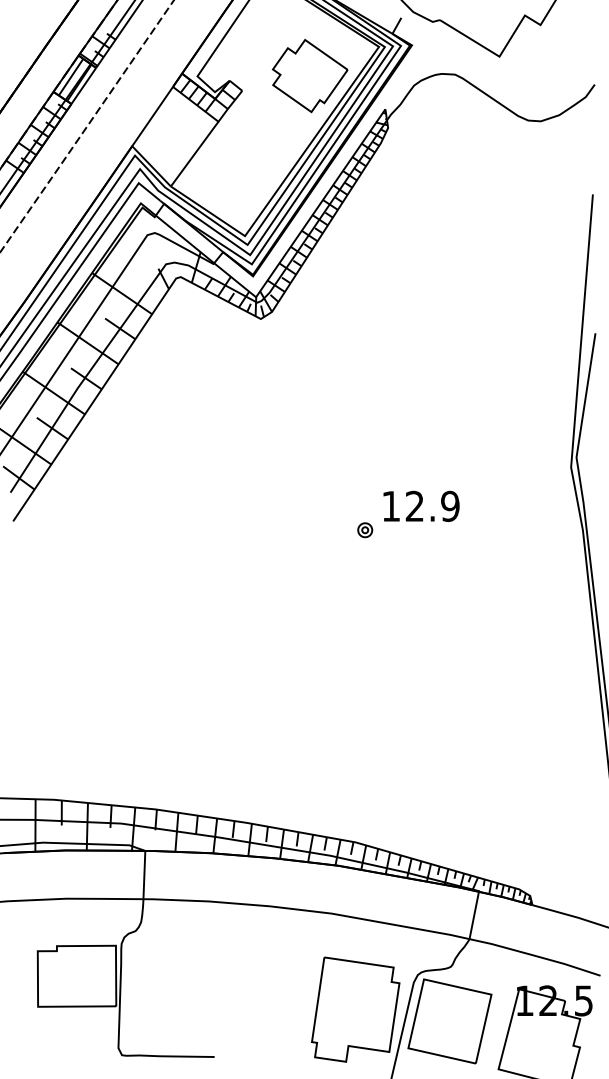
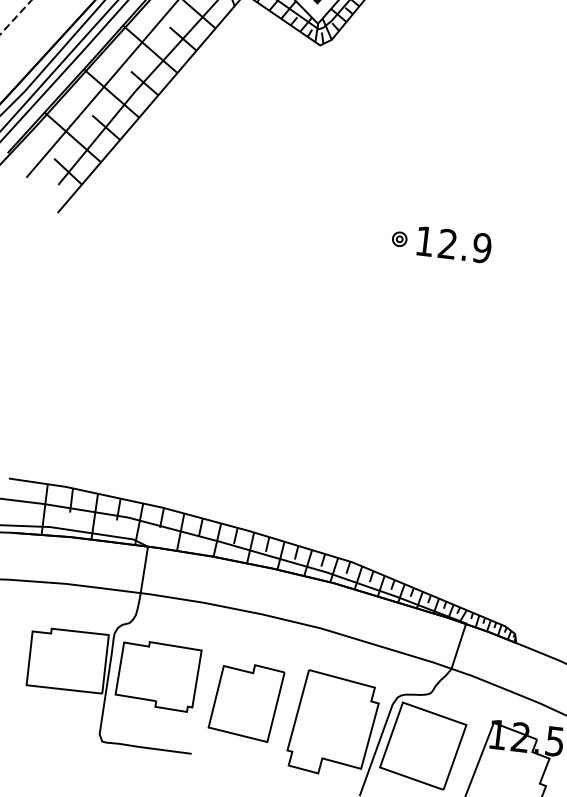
part: (365, 530) -> (399, 239), moved
part: (171, 981) -> (158, 675), added
part: (263, 997) -> (245, 701), added

